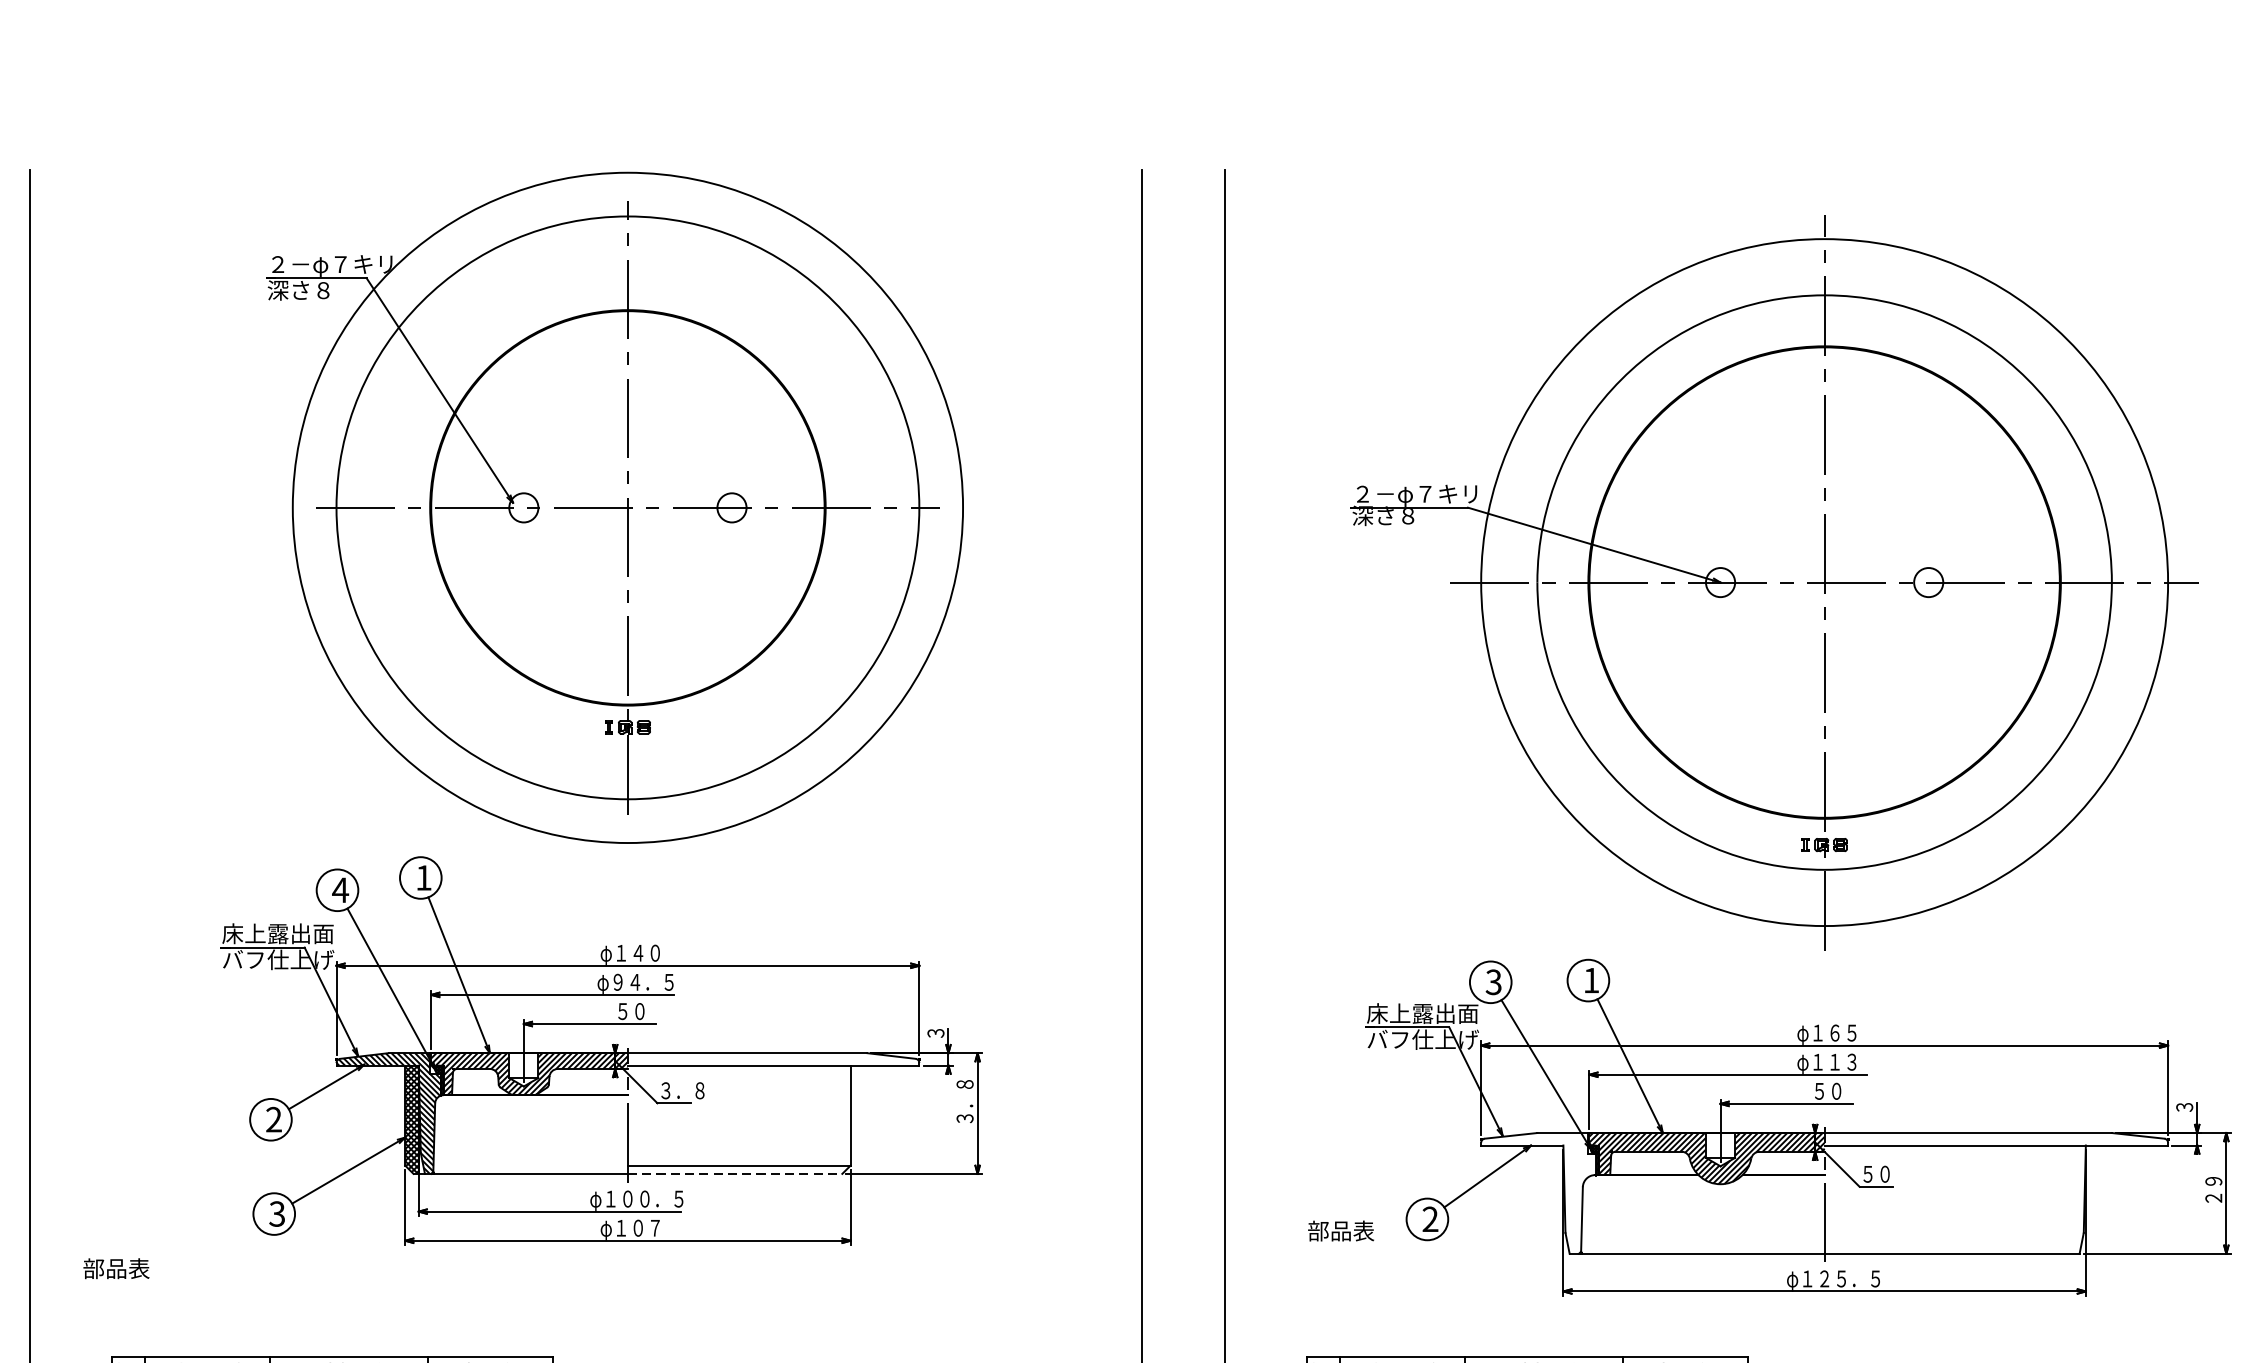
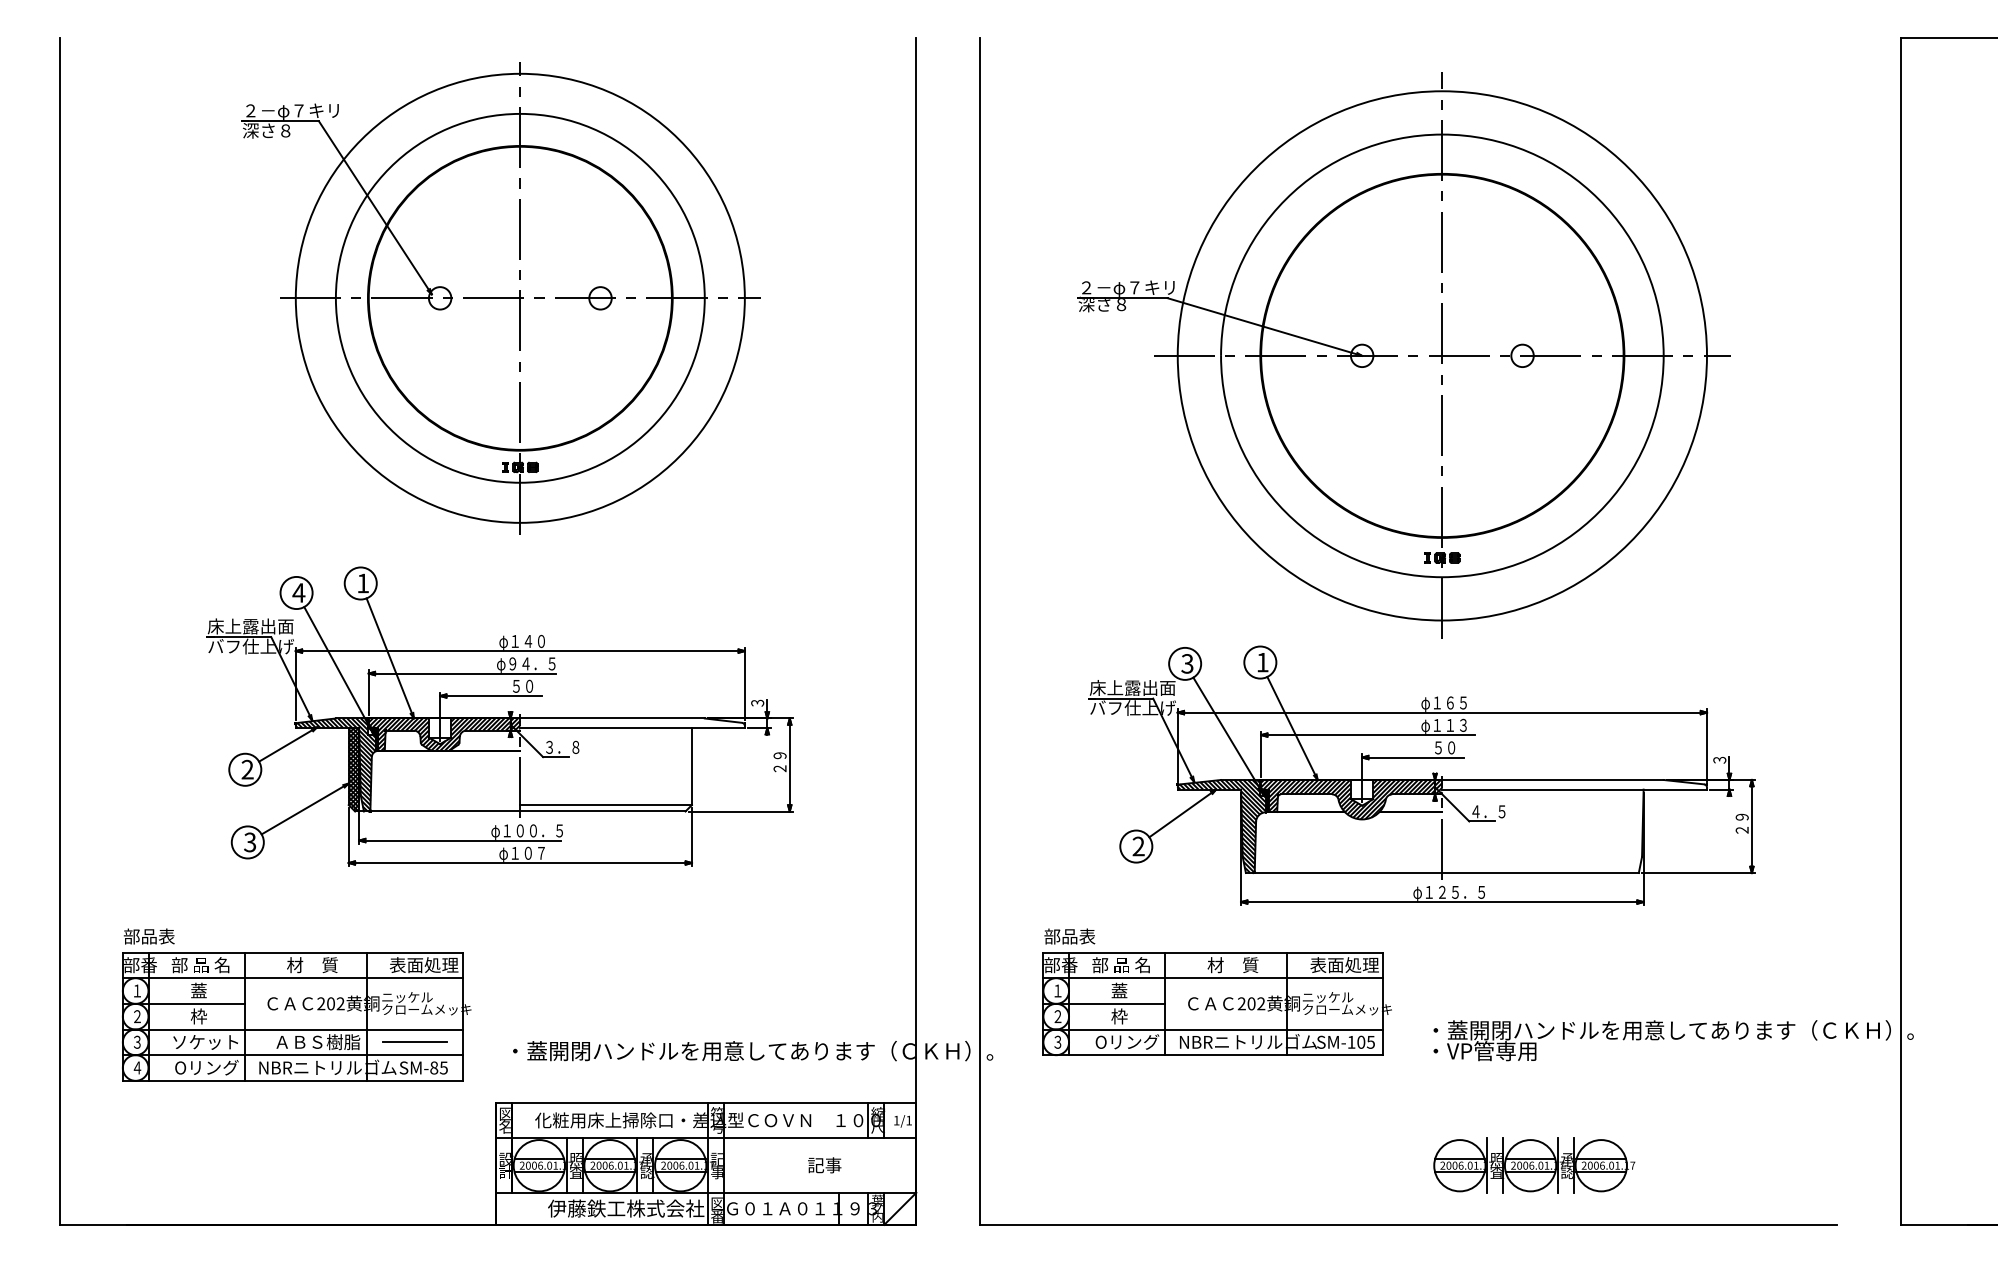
circle: (626, 506) -> (519, 297), size x0.71
text: (964, 1101) -> (779, 755), ３．８ -> ２９
line: (734, 1173) -> (602, 811), dashed -> solid
text: (1884, 1173) -> (1488, 811), ５０ -> ４．５
hatch: (1537, 1193) -> (1221, 826), added
text: (1340, 1231) -> (1069, 936), moved
text: (115, 1268) -> (148, 936), moved

